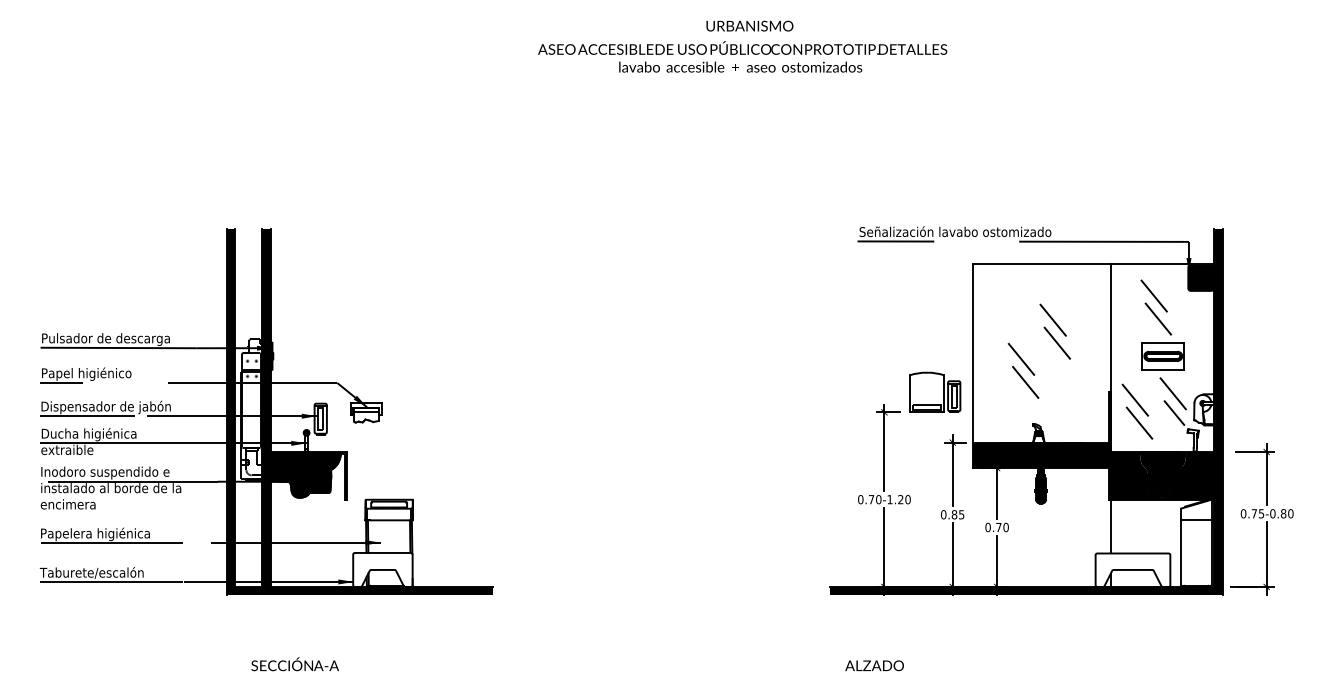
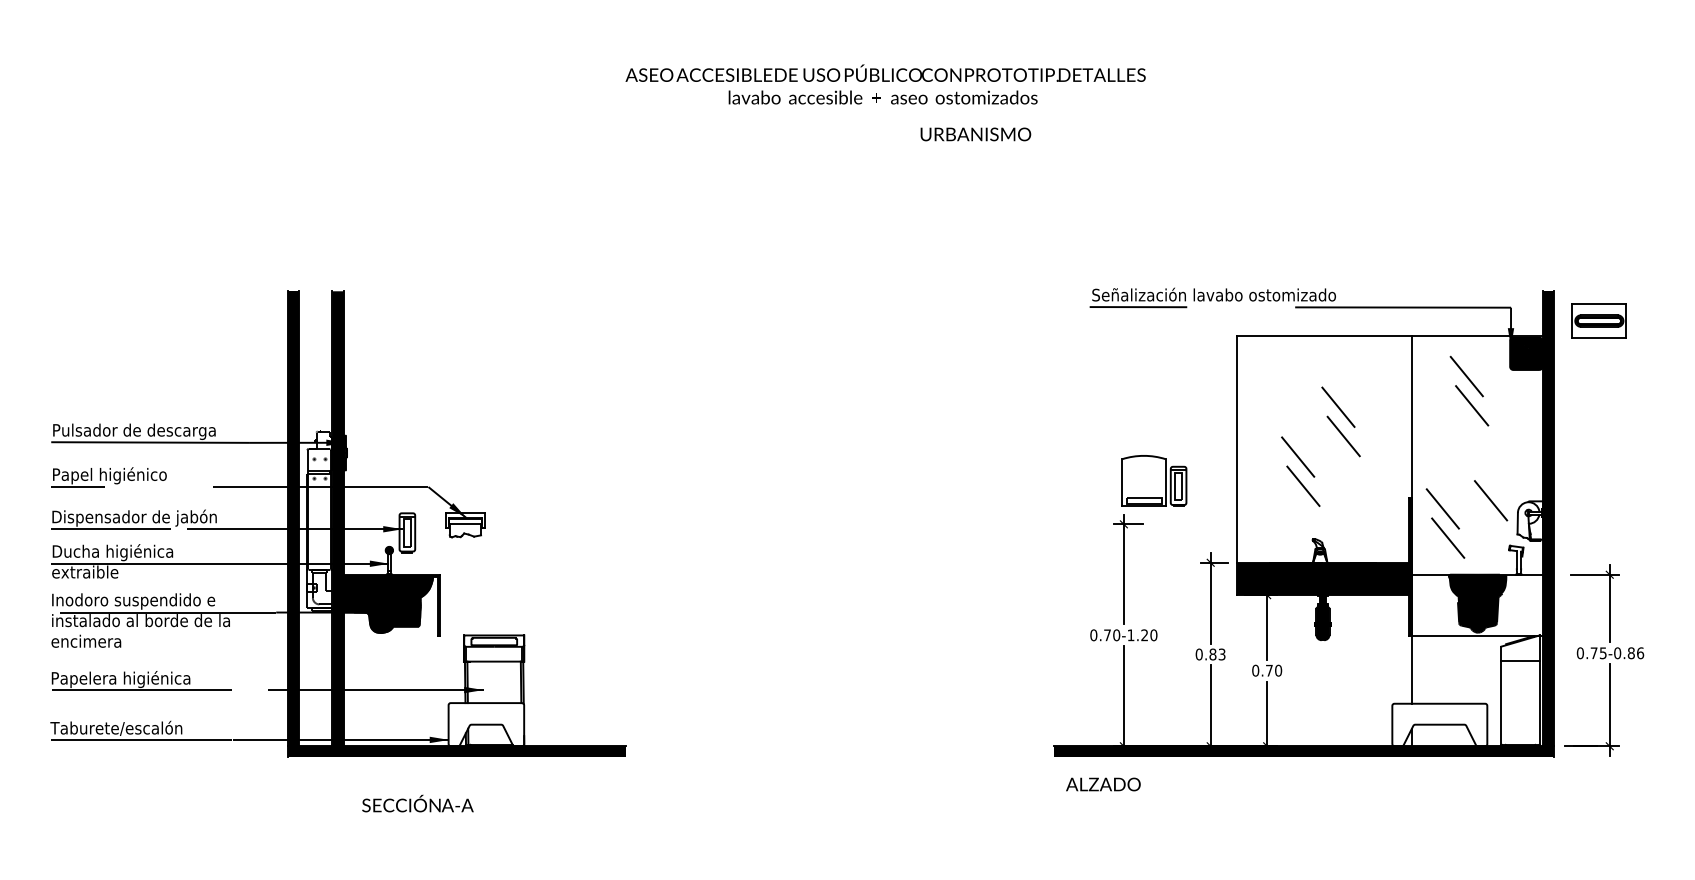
text: (749, 26) -> (975, 134), moved
text: (742, 56) -> (885, 84), moved
part: (1162, 355) -> (1598, 320), moved
part: (935, 392) -> (1154, 480), moved
line: (1174, 413) -> (1492, 525), removed
fill: (1162, 475) -> (1477, 604), removed
text: (962, 513) -> (1222, 653), 0.85 -> 0.83
text: (1290, 513) -> (1640, 652), 0.75-0.80 -> 0.75-0.86
text: (294, 664) -> (417, 803), moved
text: (874, 665) -> (1103, 784), moved

